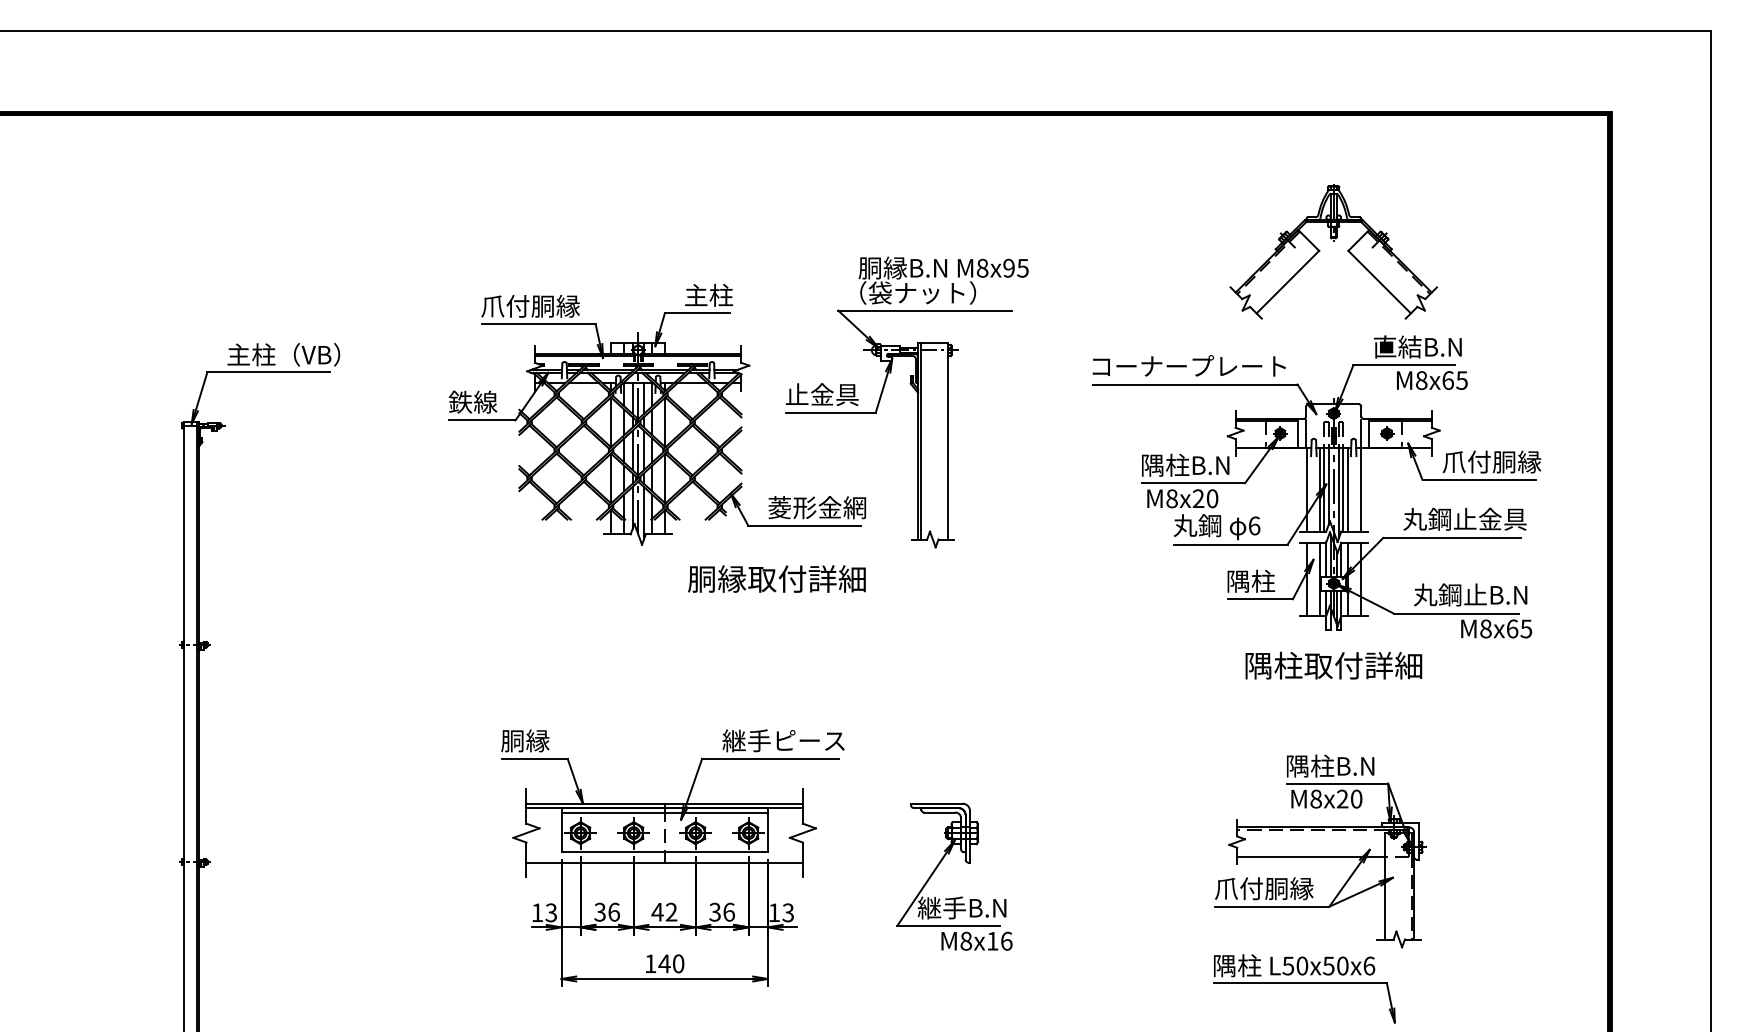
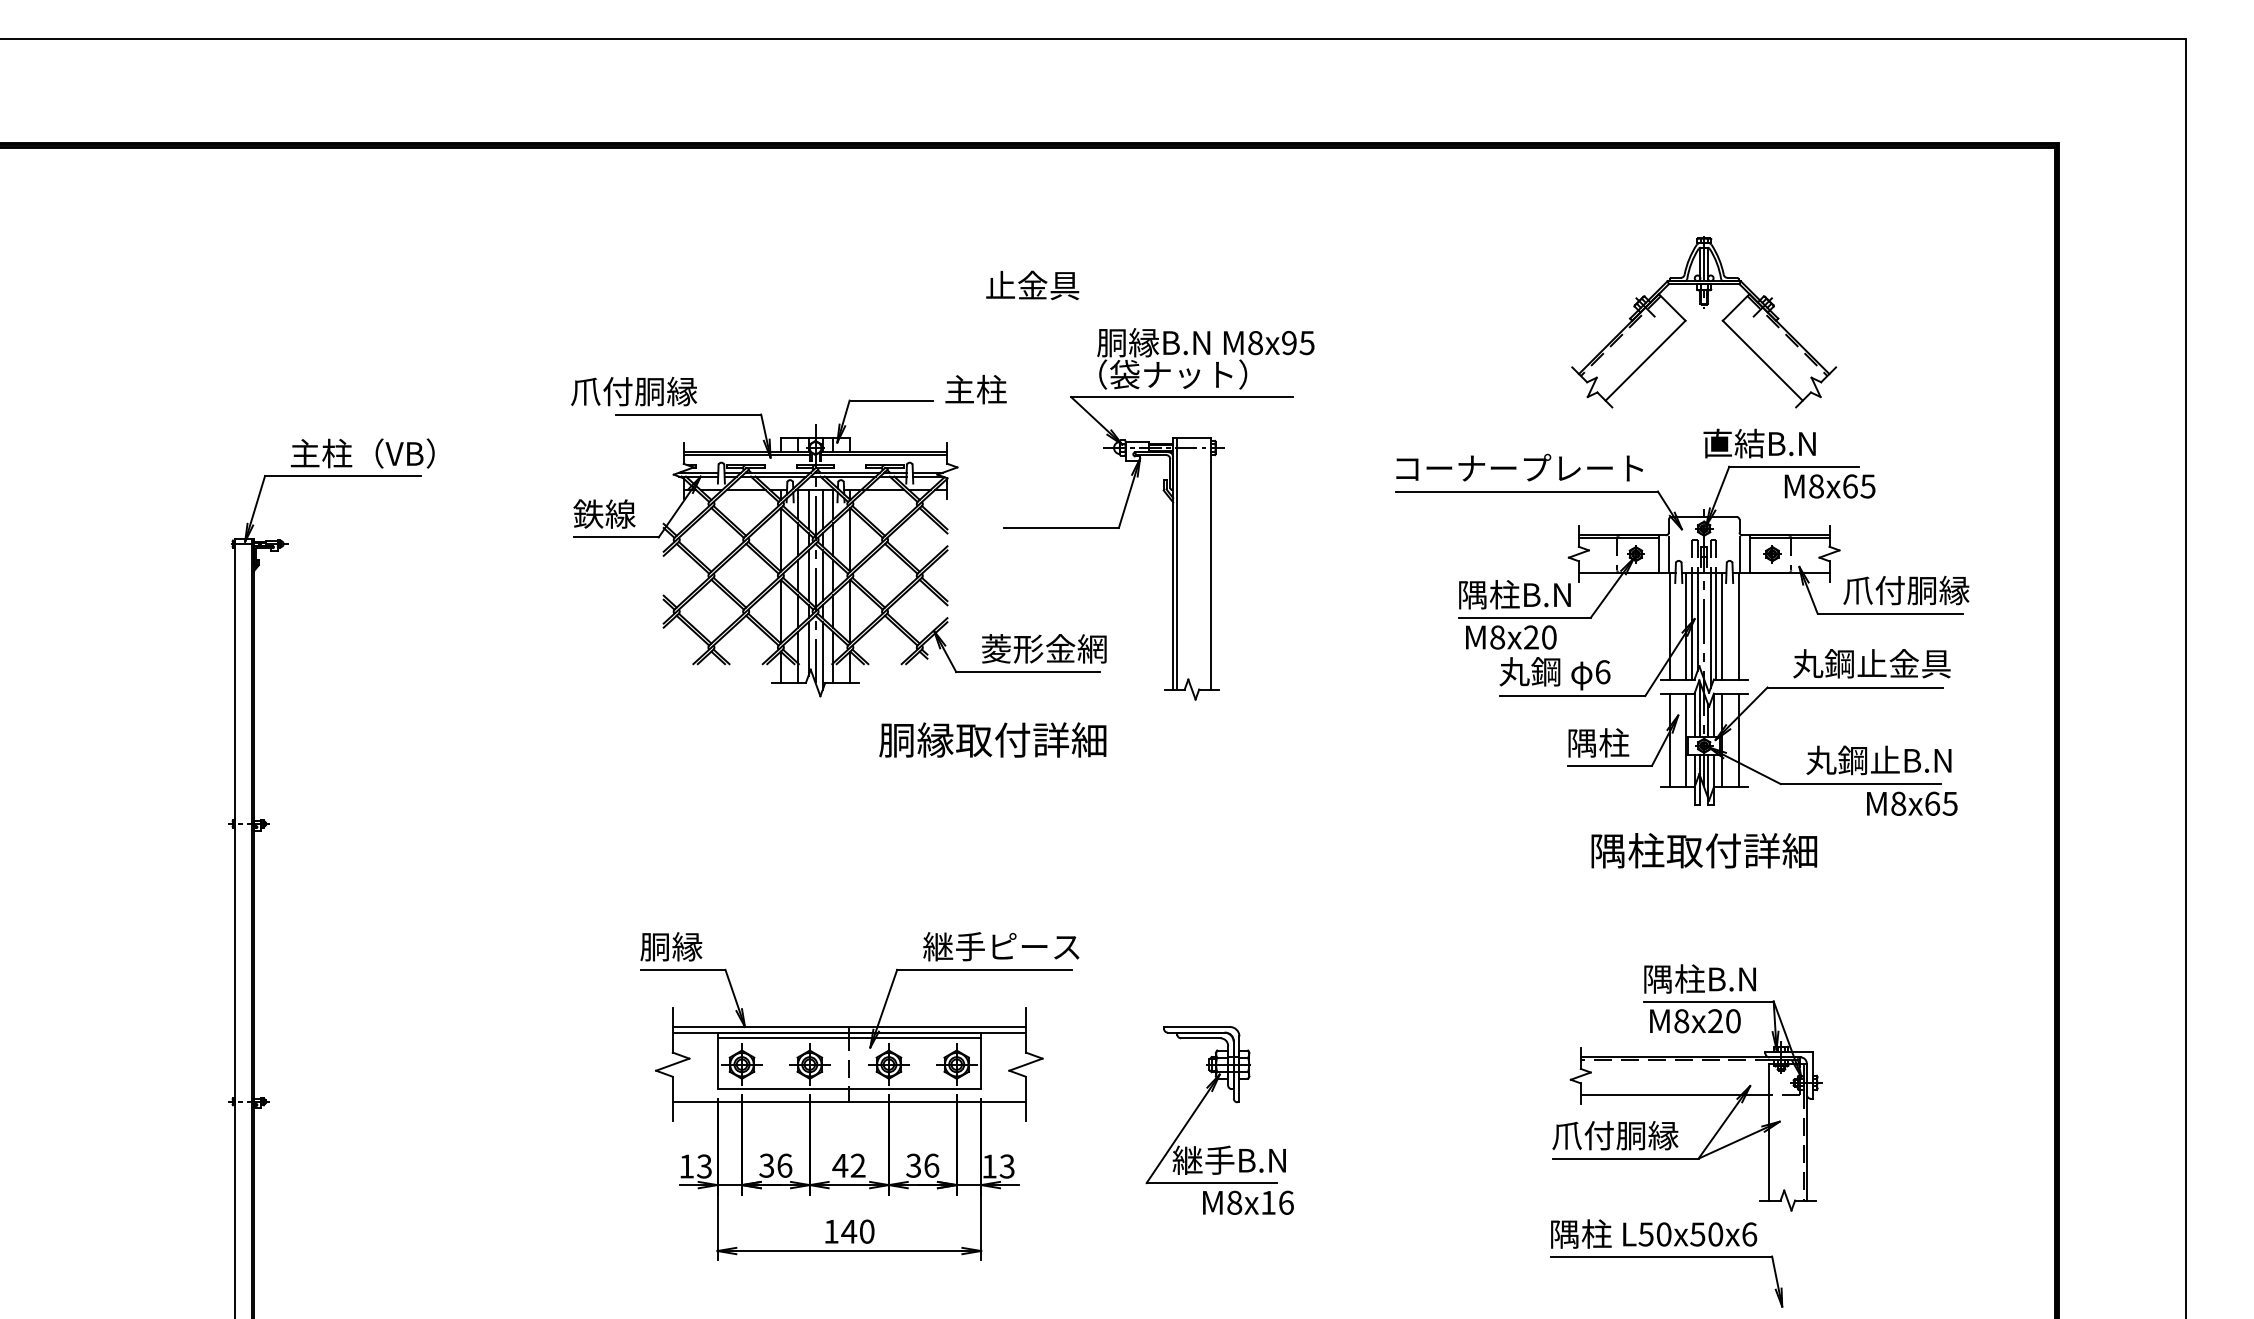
text: (708, 295) -> (975, 389), moved
text: (530, 306) -> (634, 391), moved
text: (1417, 346) -> (1759, 443), moved
text: (822, 394) -> (1032, 285), moved

